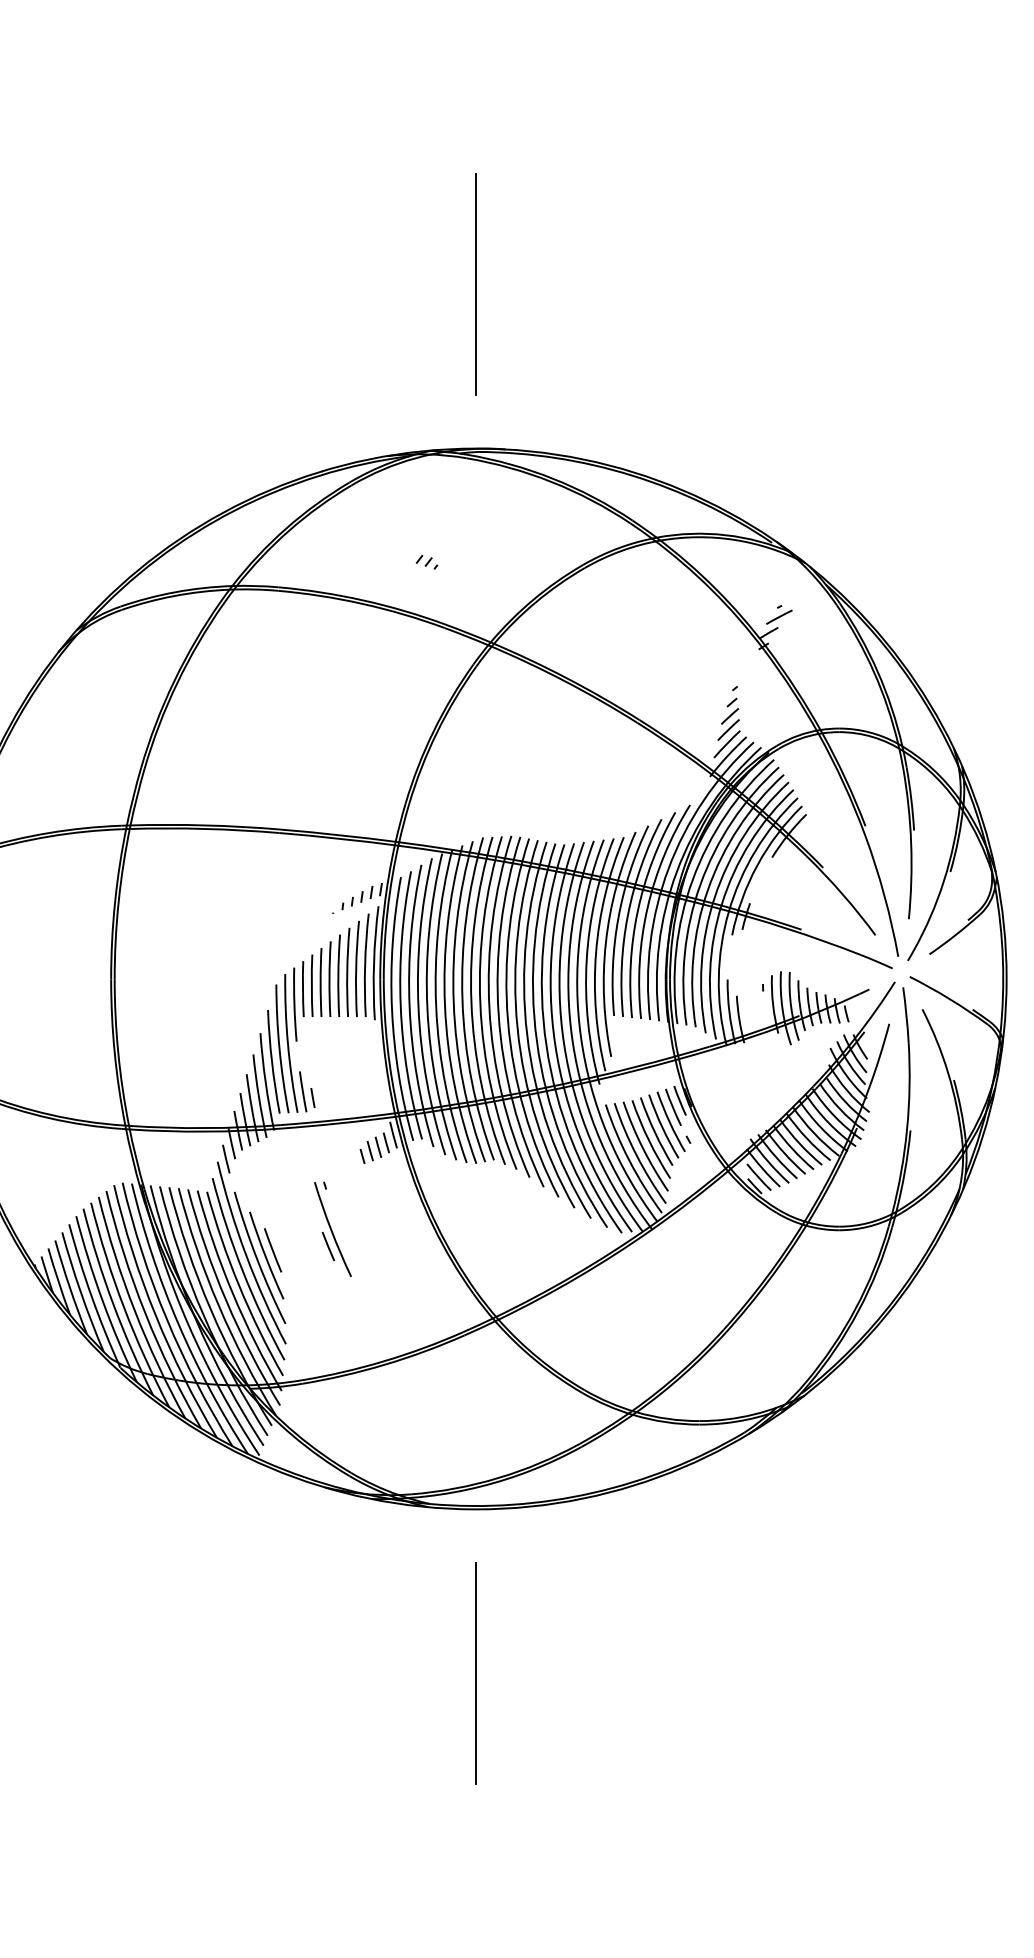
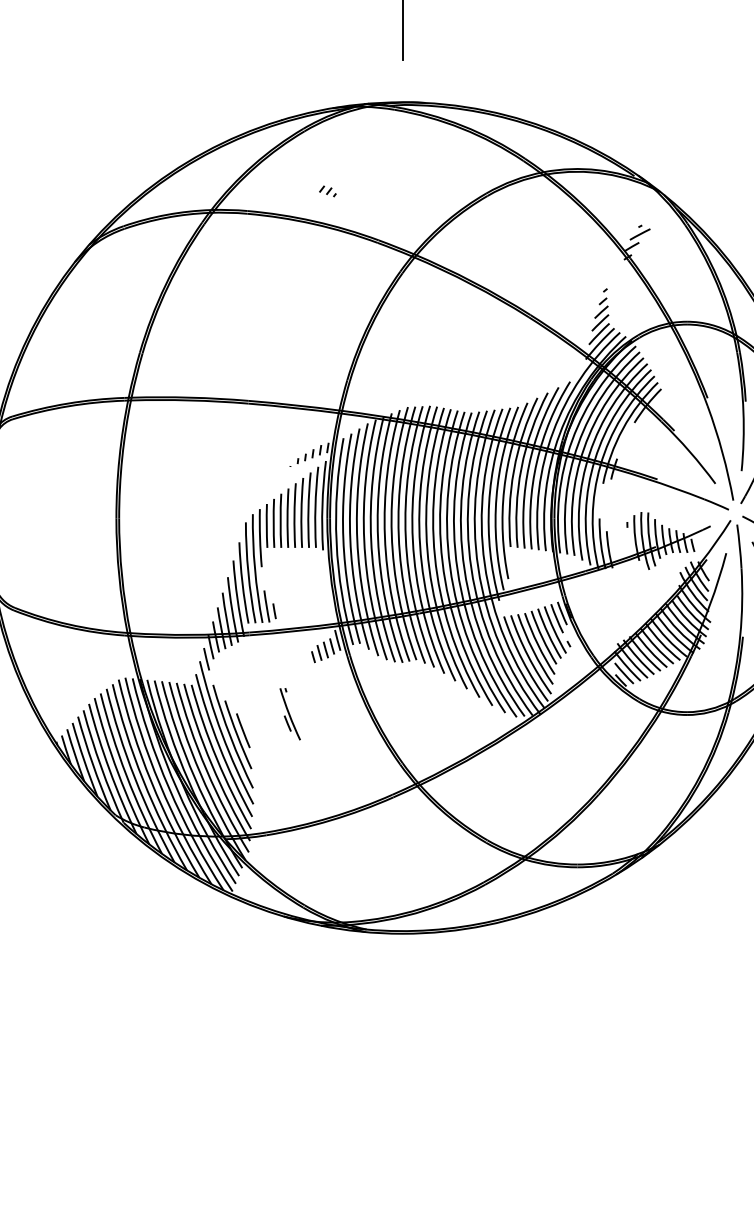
part: (427, 562) -> (328, 191), moved
part: (332, 1228) -> (289, 713), size x0.7
line: (476, 1673) -> (402, 1062), removed

